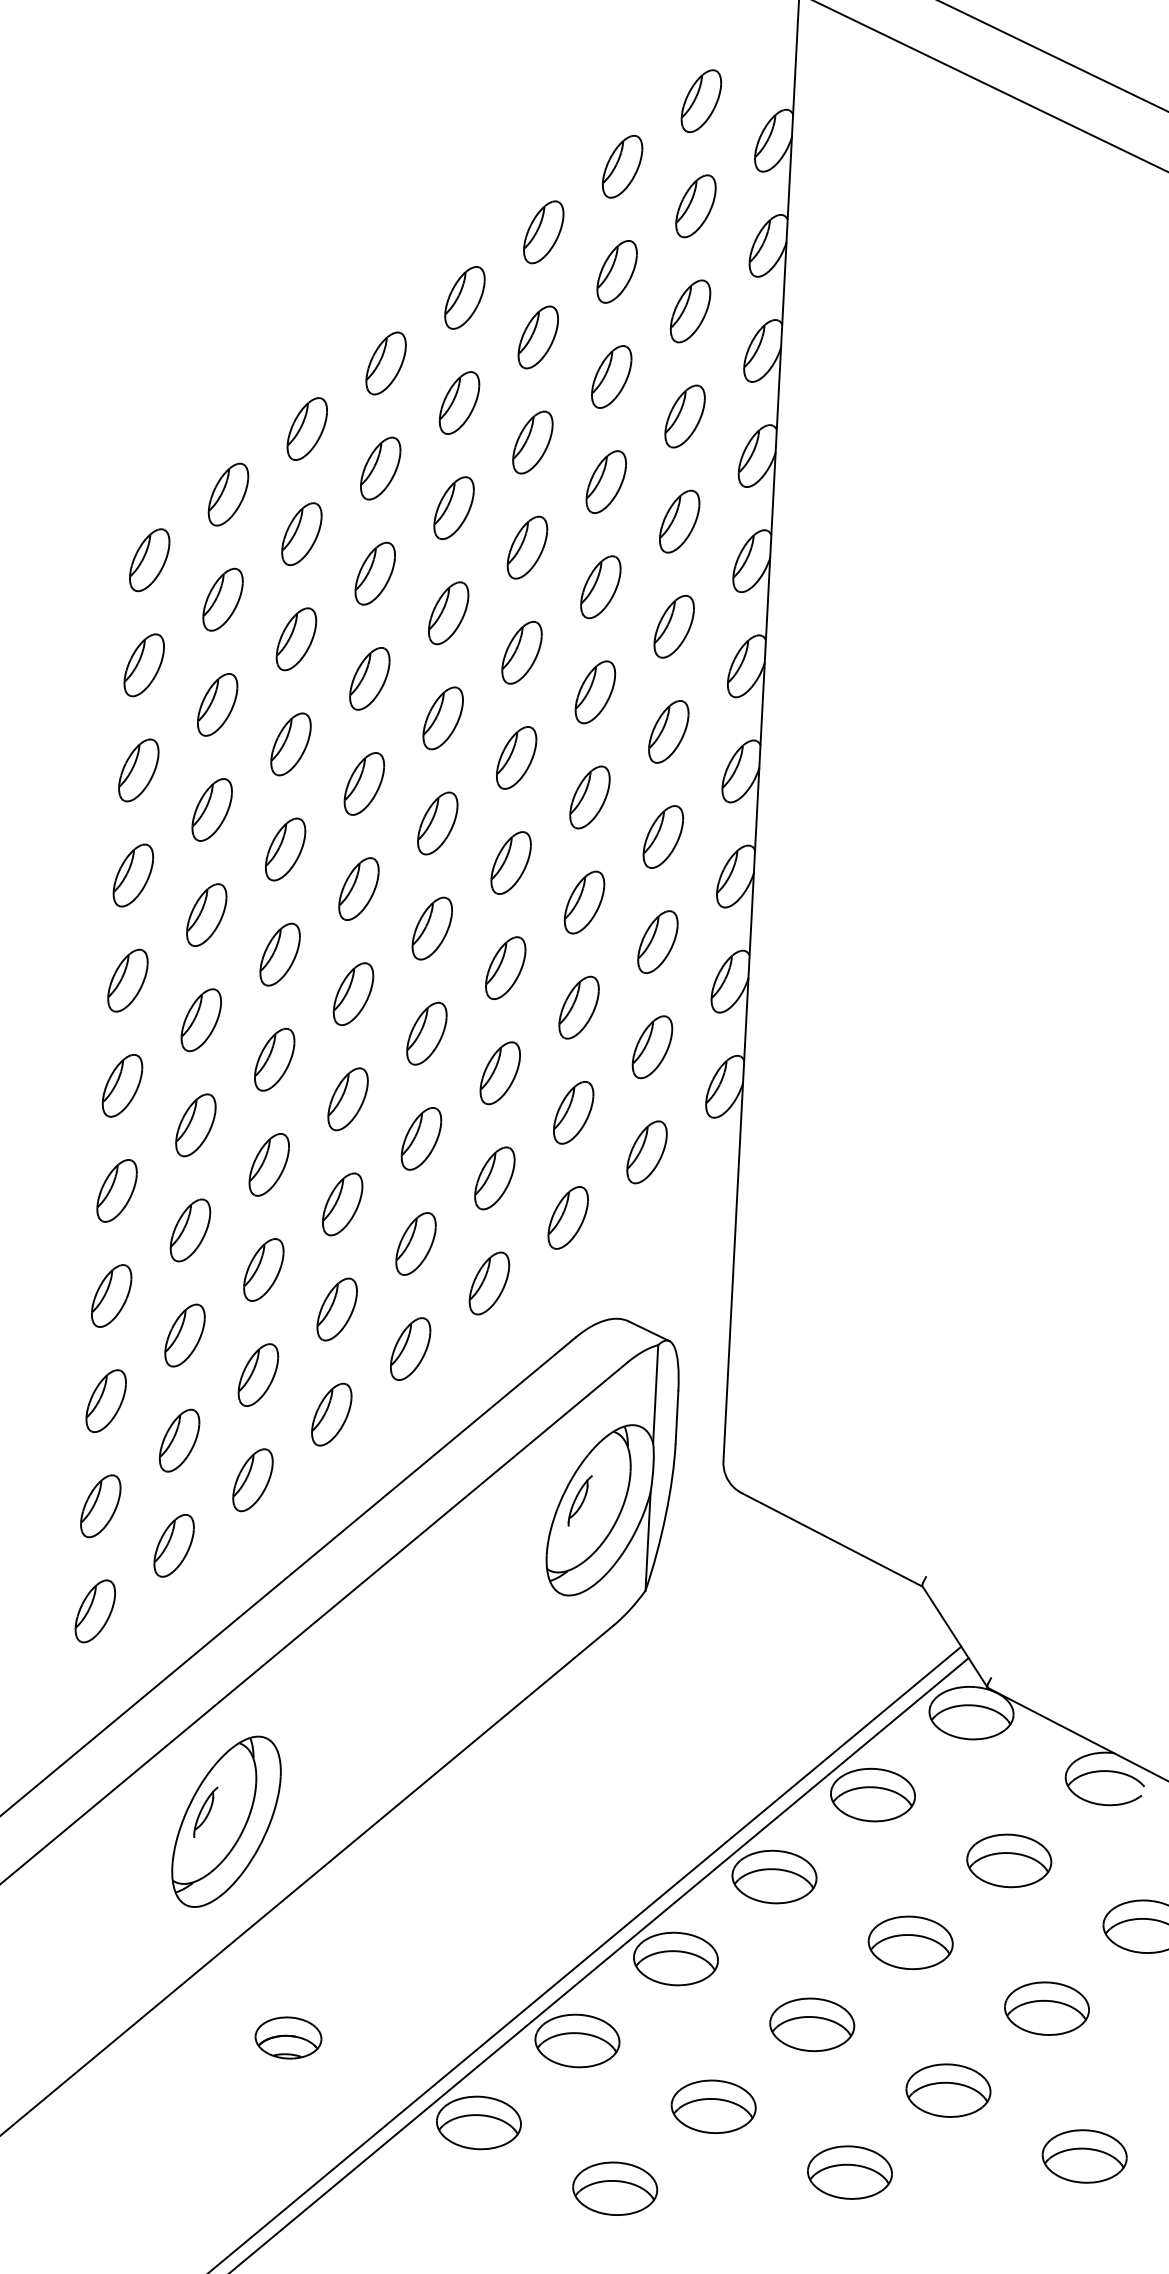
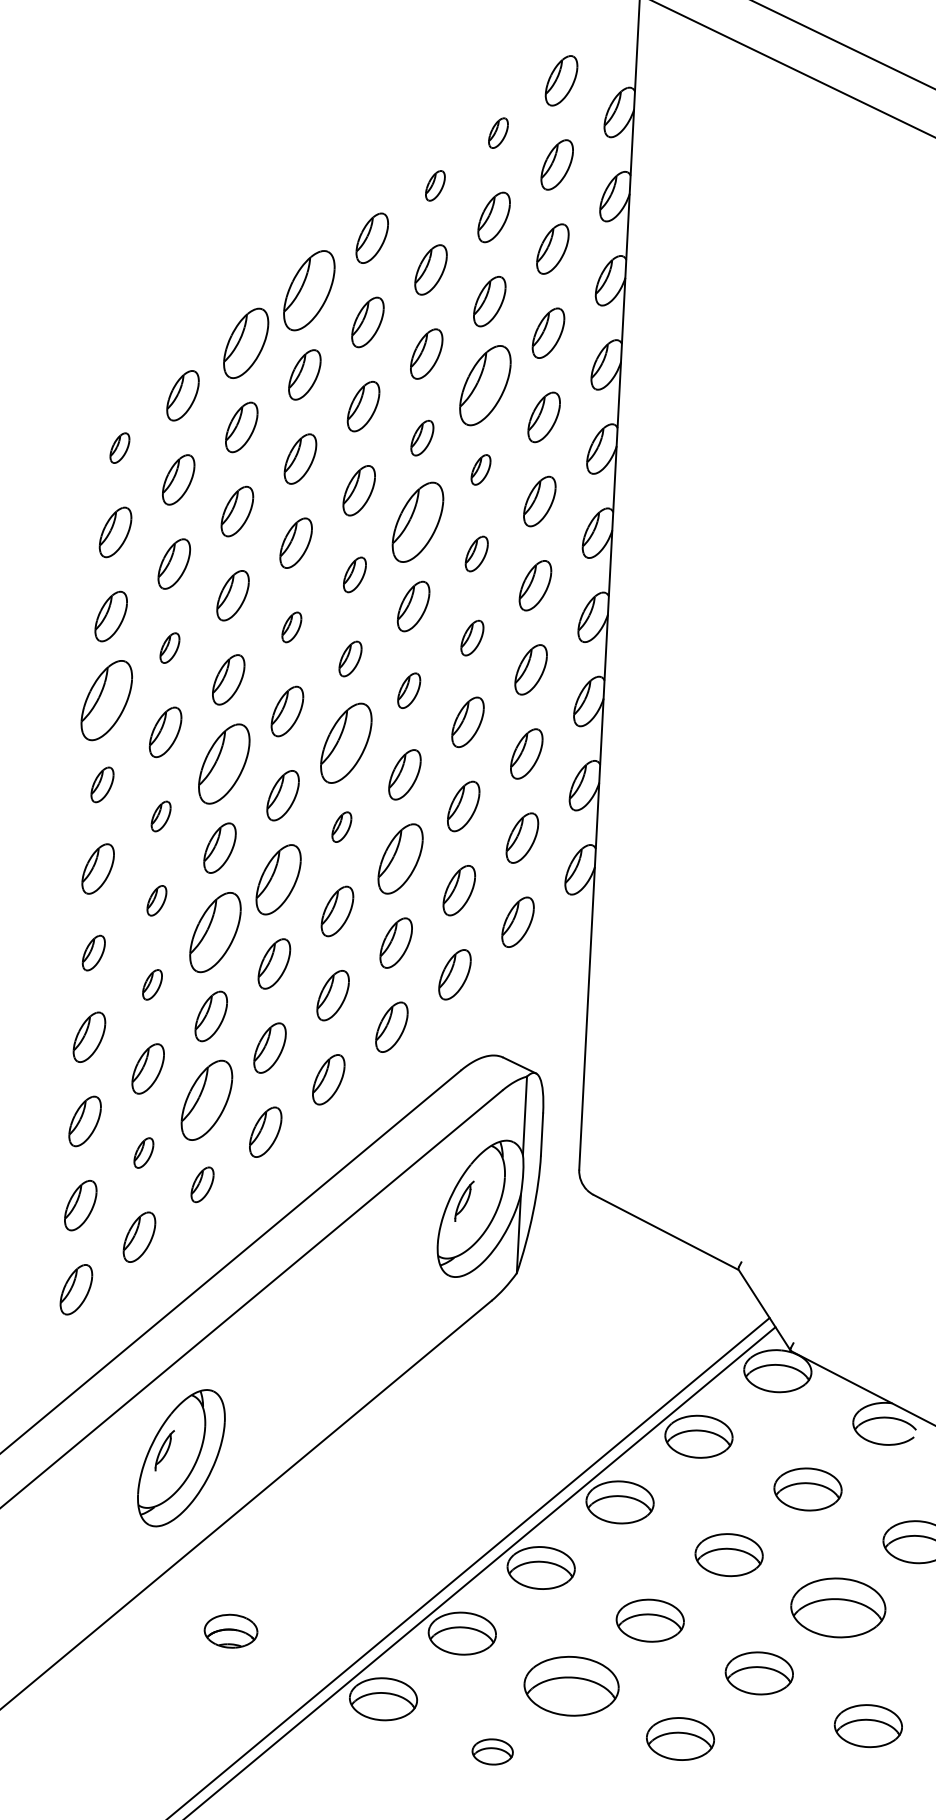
part: (622, 165) -> (498, 132), size x0.6
part: (543, 231) -> (435, 185), size x0.6
part: (385, 363) -> (308, 290), size x1.6
part: (306, 428) -> (245, 342), size x1.4
part: (606, 481) -> (485, 385), size x1.6
part: (527, 546) -> (422, 437), size x0.7
part: (149, 559) -> (119, 447), size x0.6
part: (600, 586) -> (480, 469), size x0.6
part: (521, 652) -> (417, 522), size x1.6
part: (595, 691) -> (476, 553), size x0.7
part: (442, 717) -> (354, 574), size x0.7
part: (364, 784) -> (291, 627), size x0.6
part: (590, 796) -> (472, 637), size x0.7
part: (211, 809) -> (169, 647), size x0.6
part: (437, 822) -> (350, 658), size x0.7
part: (510, 862) -> (408, 690), size x0.7
part: (132, 875) -> (106, 700), size x1.6
part: (431, 927) -> (345, 742), size x1.6
part: (280, 953) -> (224, 763), size x1.6
part: (127, 980) -> (102, 784), size x0.7
part: (200, 1020) -> (160, 816), size x0.6
part: (426, 1032) -> (341, 826), size x0.6
part: (500, 1072) -> (400, 858), size x1.4
part: (347, 1098) -> (278, 879), size x1.4
part: (195, 1125) -> (156, 900), size x0.6
part: (269, 1163) -> (215, 931), size x1.6
part: (116, 1190) -> (93, 952), size x0.7
part: (190, 1230) -> (152, 984), size x0.6
part: (257, 1374) -> (206, 1100), size x1.6
part: (179, 1439) -> (143, 1152), size x0.6
part: (252, 1479) -> (202, 1184), size x0.7
part: (1046, 2008) -> (837, 1607), size x1.4
part: (712, 2107) -> (570, 1686), size x1.4
part: (615, 2188) -> (492, 1751), size x0.6

